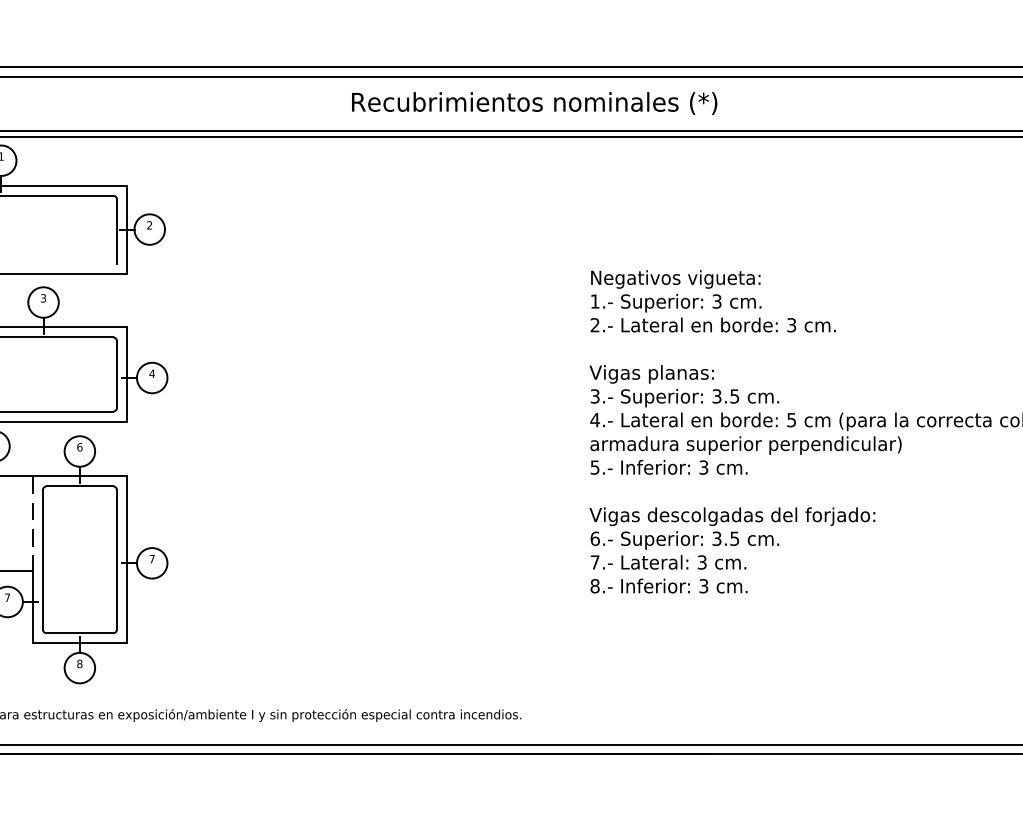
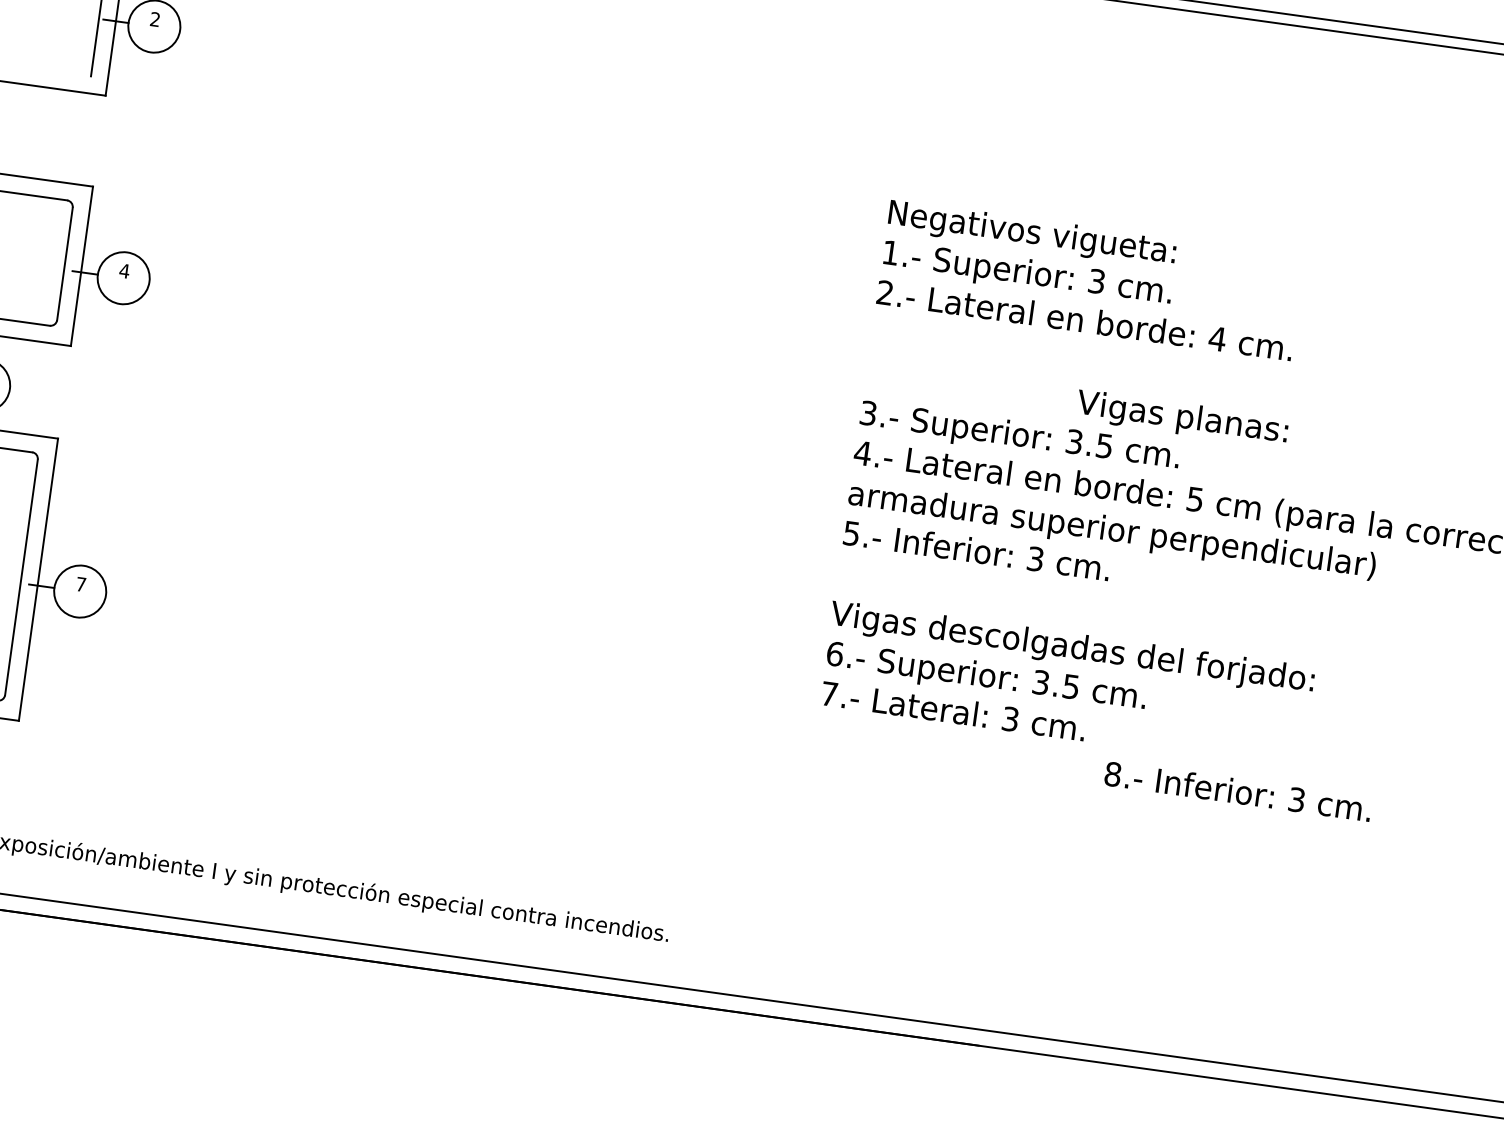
text: (791, 325) -> (1217, 339), 3 -> 4
text: (651, 374) -> (1181, 418), moved
text: (668, 585) -> (1237, 790), moved

